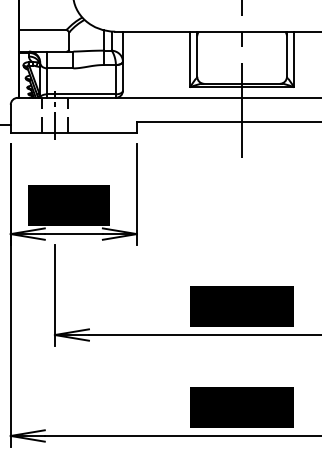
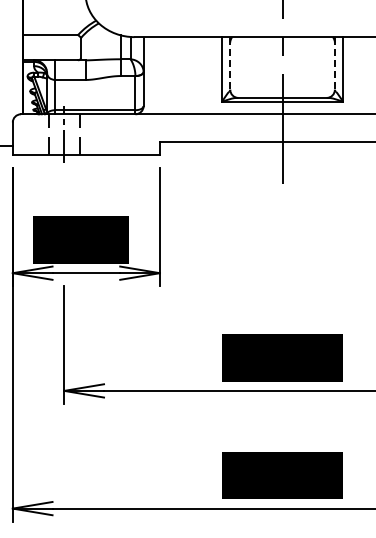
line: (197, 55) -> (230, 64), solid -> dashed
line: (286, 55) -> (334, 64), solid -> dashed

